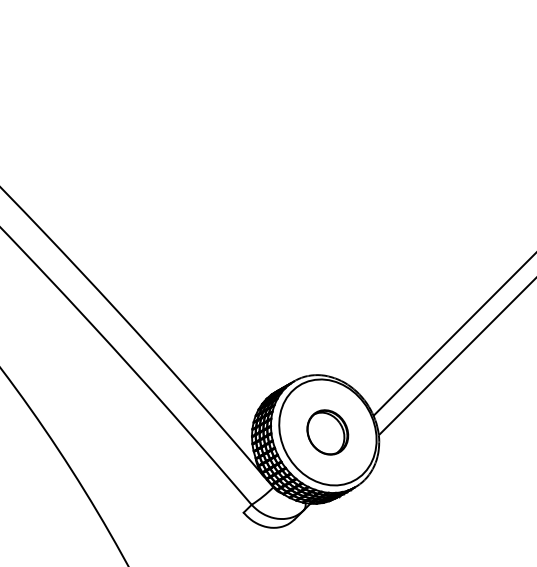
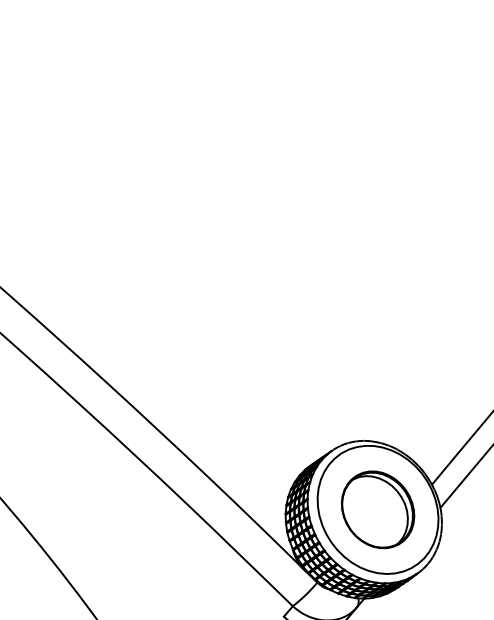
part: (327, 432) -> (377, 509), size x1.43

